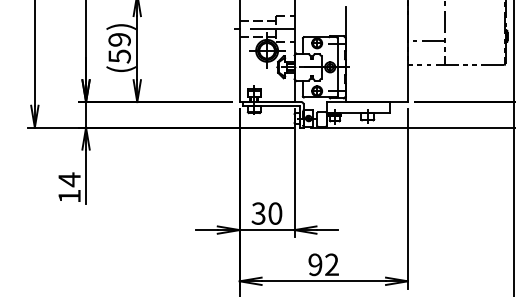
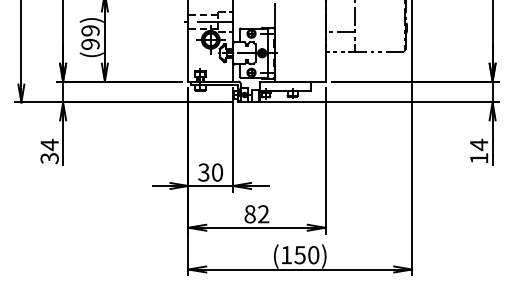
text: (119, 56) -> (90, 44), (59) -> (99)
text: (69, 196) -> (49, 158), 14 -> 34
text: (314, 265) -> (249, 214), 92 -> 82

